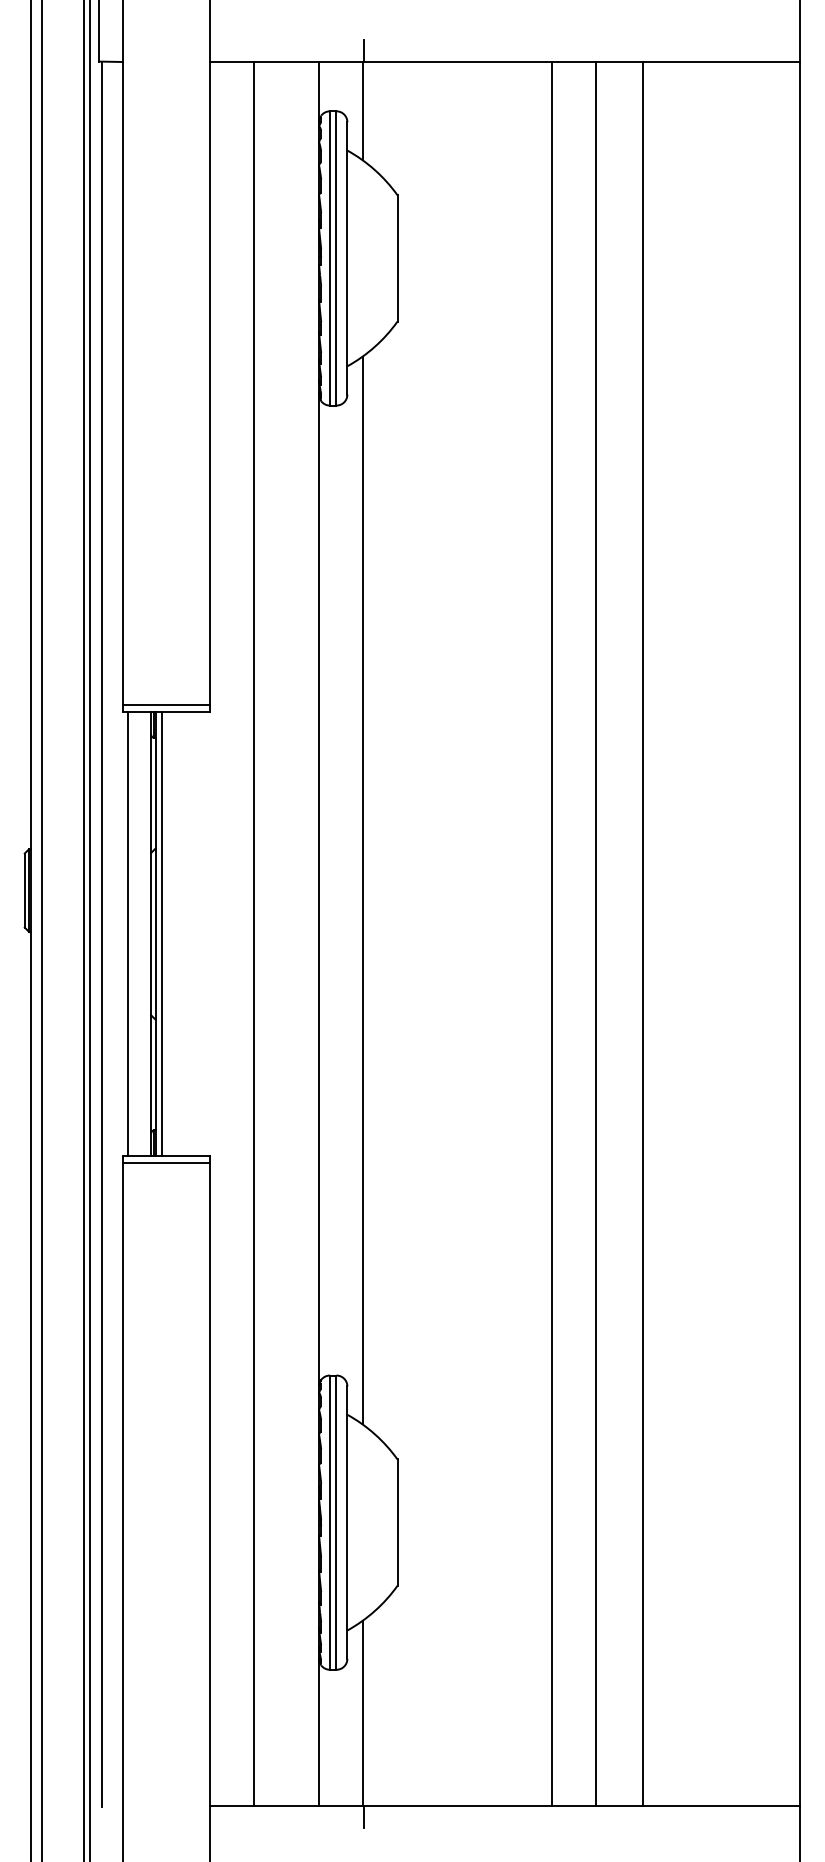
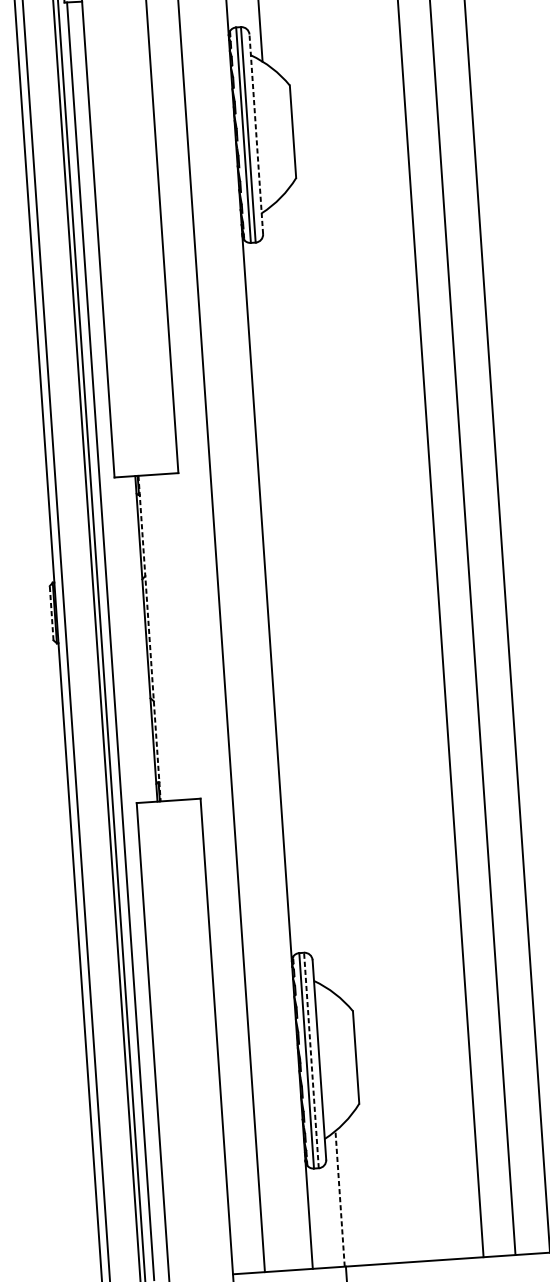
line: (347, 257) -> (256, 133), solid -> dashed
line: (166, 705) -> (146, 470), removed
line: (24, 890) -> (51, 613), solid -> dashed
line: (362, 890) -> (298, 596), removed
line: (128, 933) -> (129, 639), removed
line: (162, 933) -> (154, 637), removed
line: (155, 934) -> (149, 638), solid -> dashed
line: (166, 1163) -> (169, 806), removed
line: (336, 1522) -> (311, 1060), solid -> dashed
line: (362, 1713) -> (340, 1198), solid -> dashed

